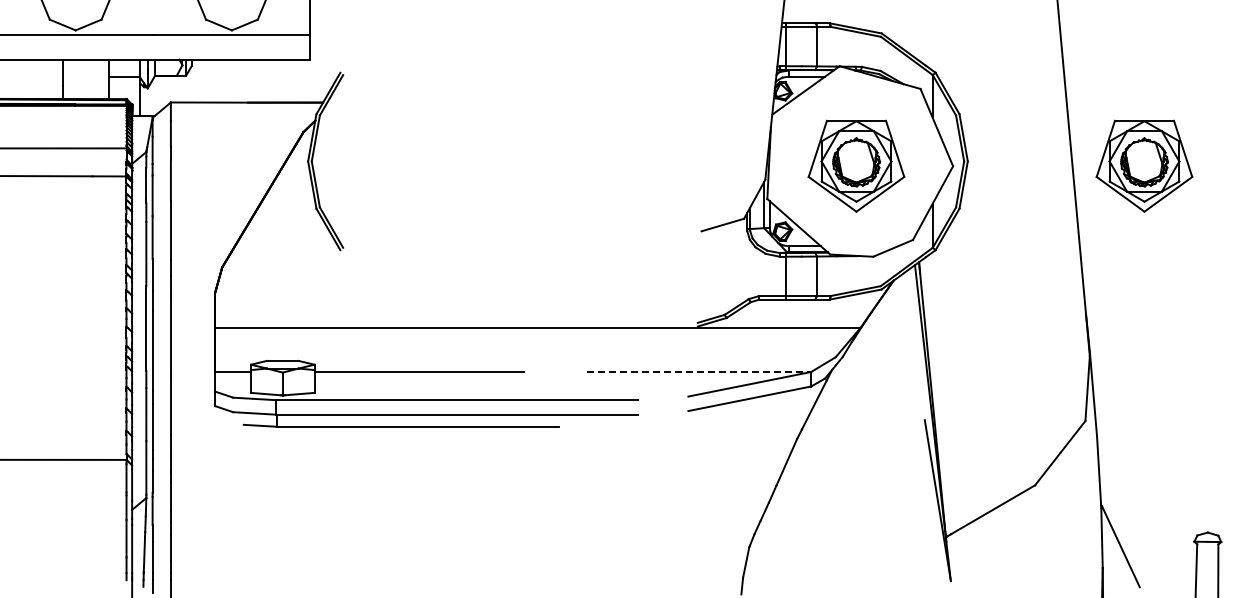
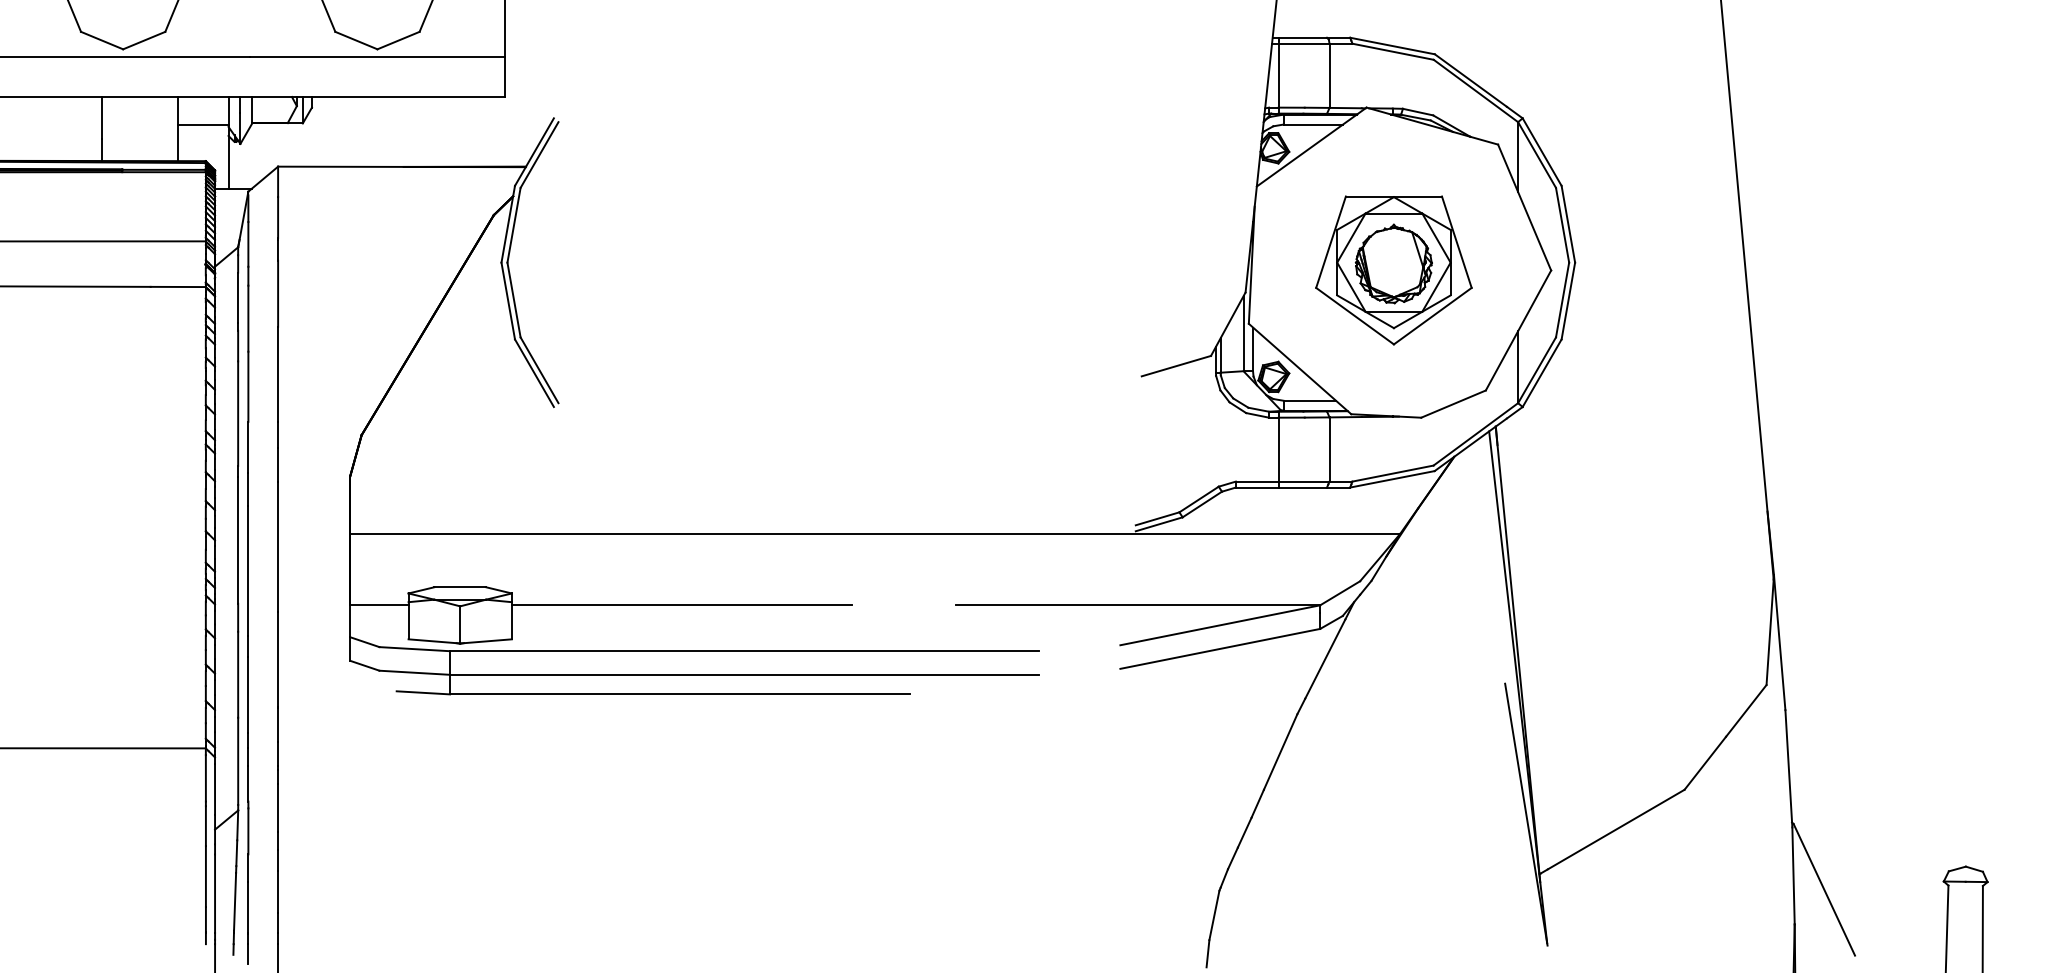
part: (1144, 165) -> (1862, 269), removed
line: (699, 372) -> (1138, 606), dashed -> solid

